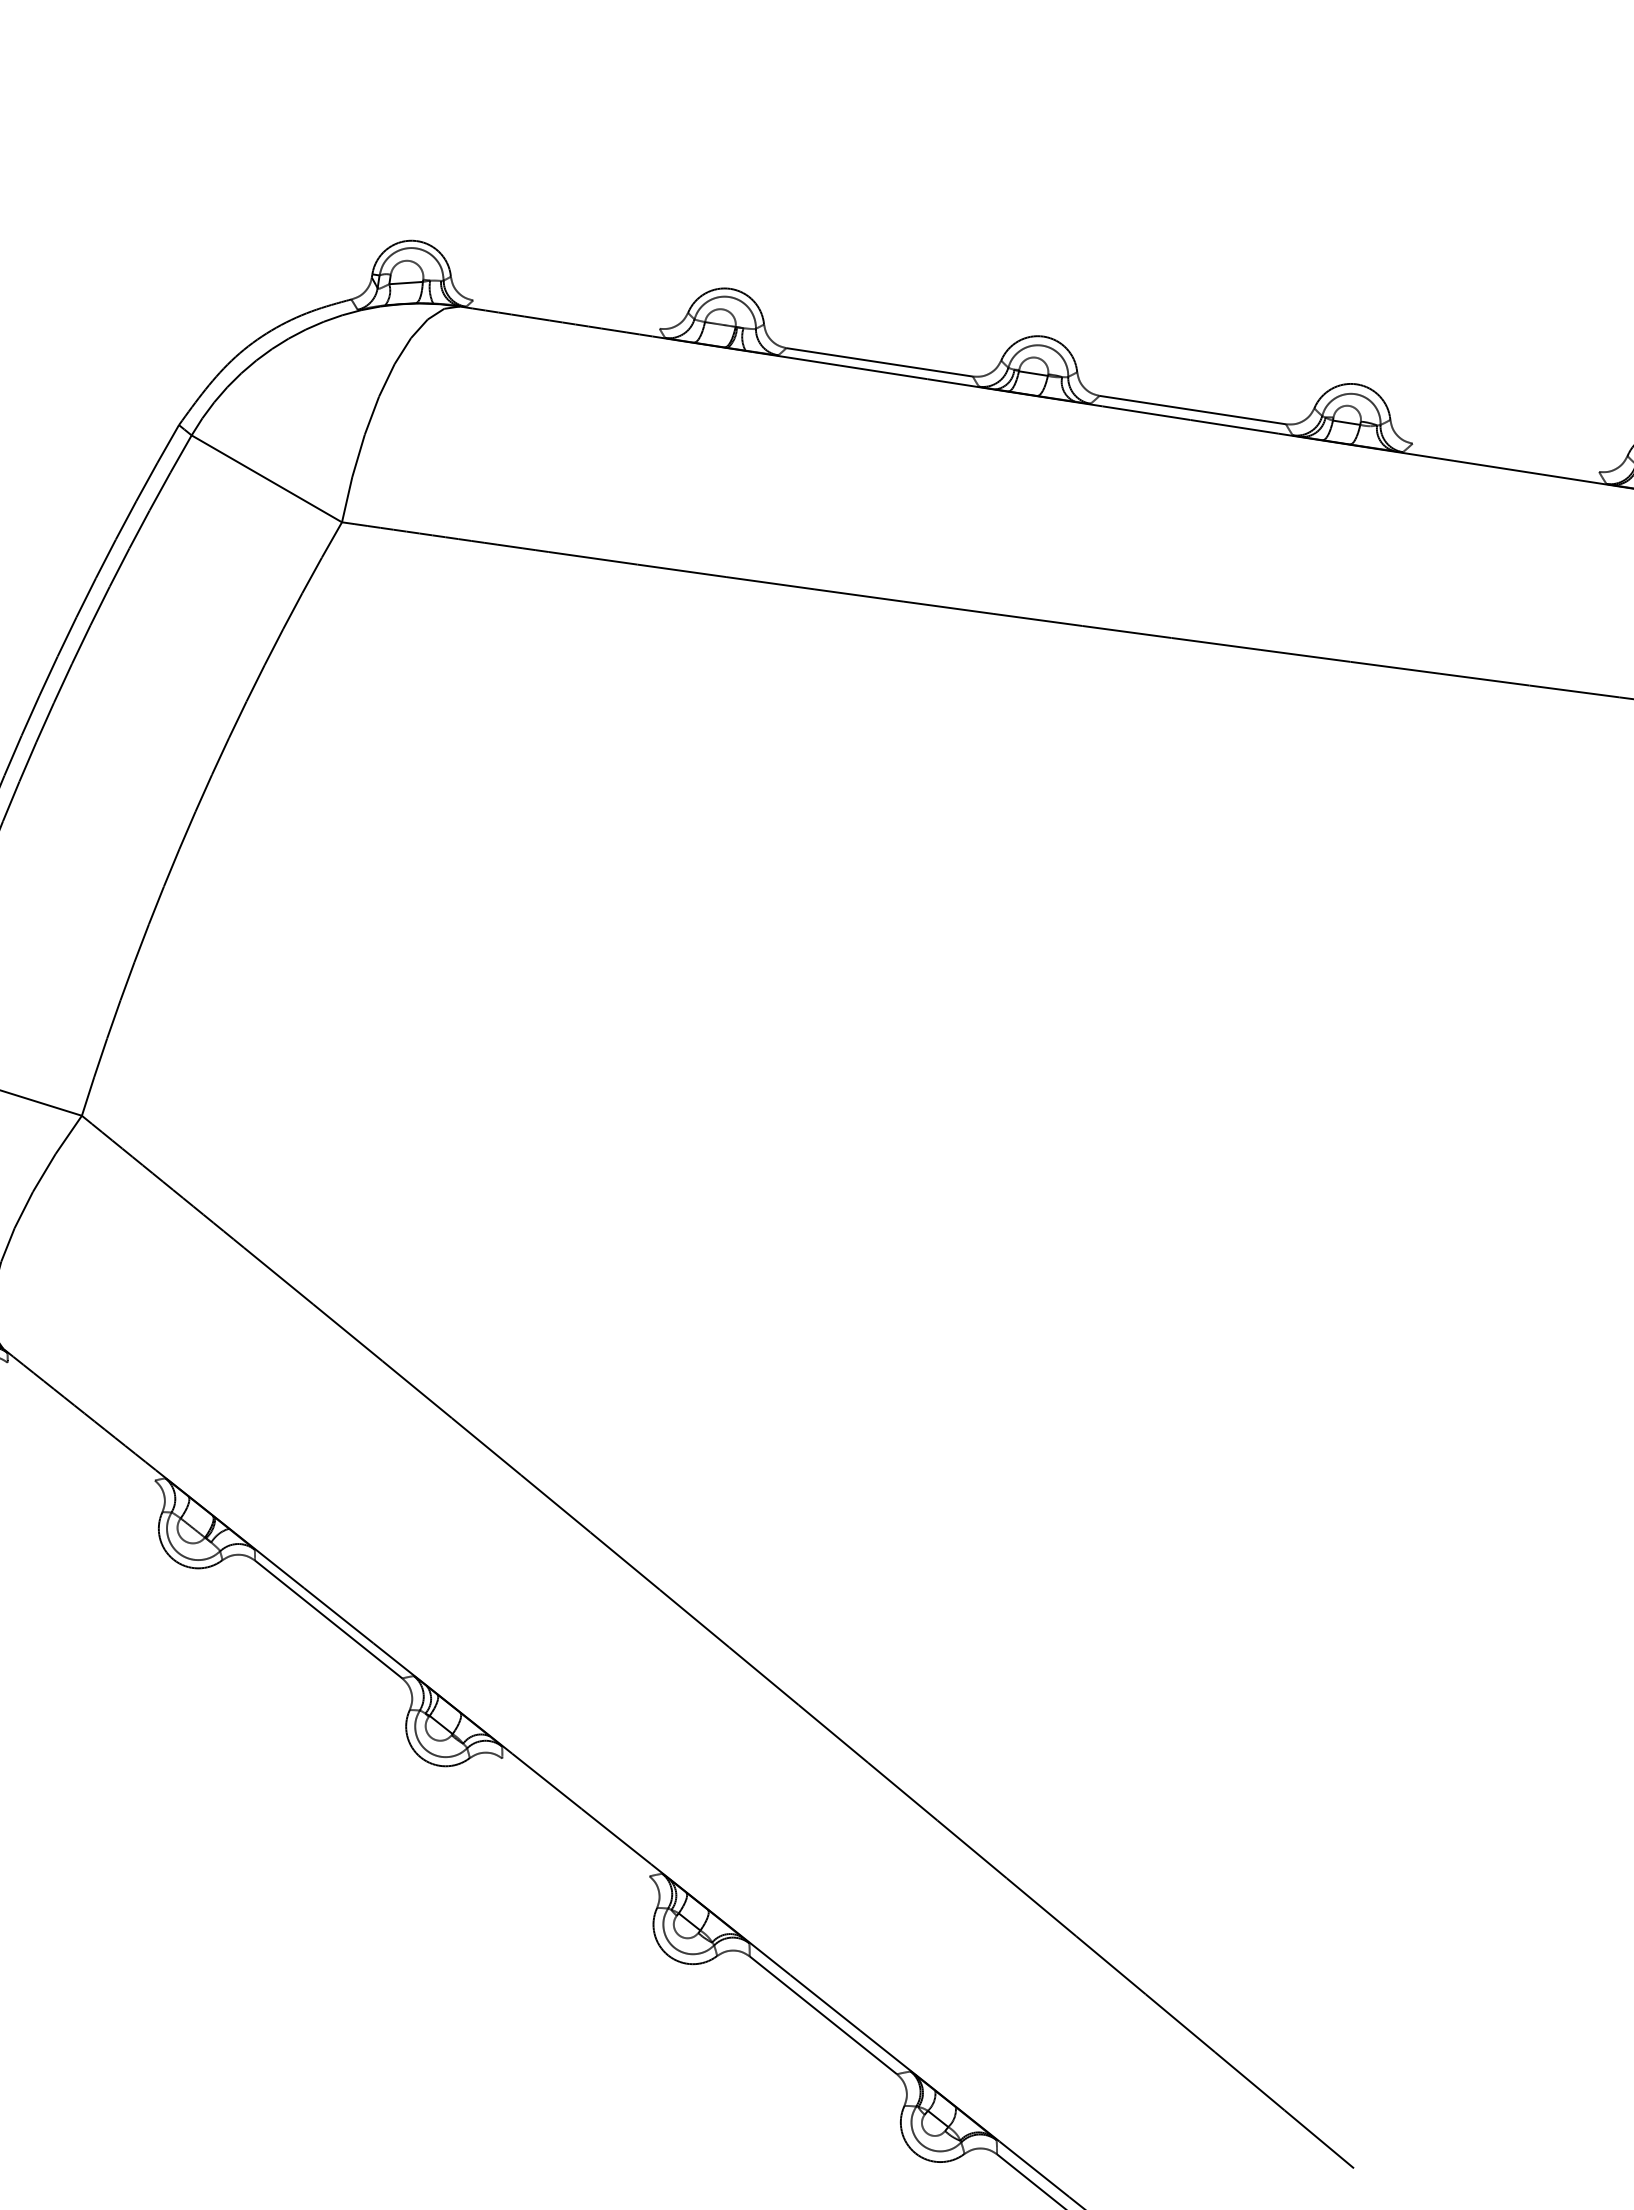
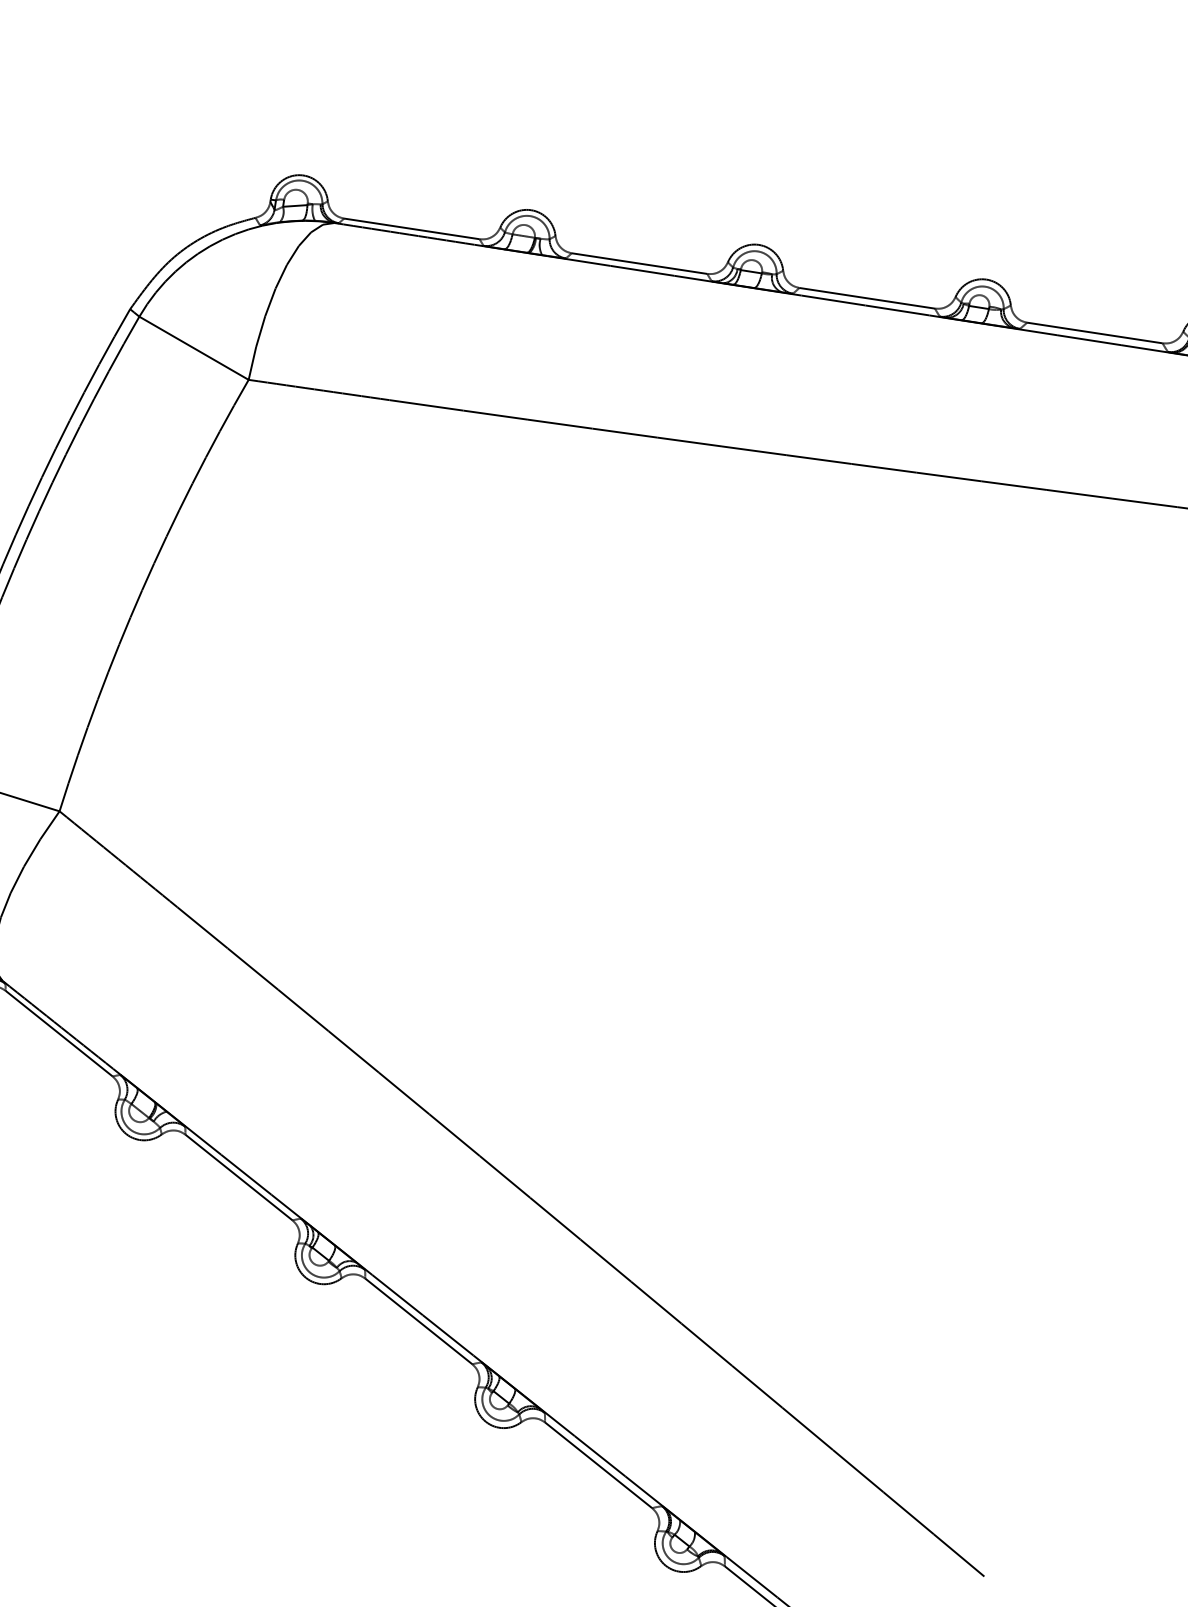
line: (566, 314) -> (411, 228), added
line: (1505, 457) -> (1094, 332), added
line: (80, 1421) -> (58, 1033), added
line: (575, 1817) -> (418, 1321), added

